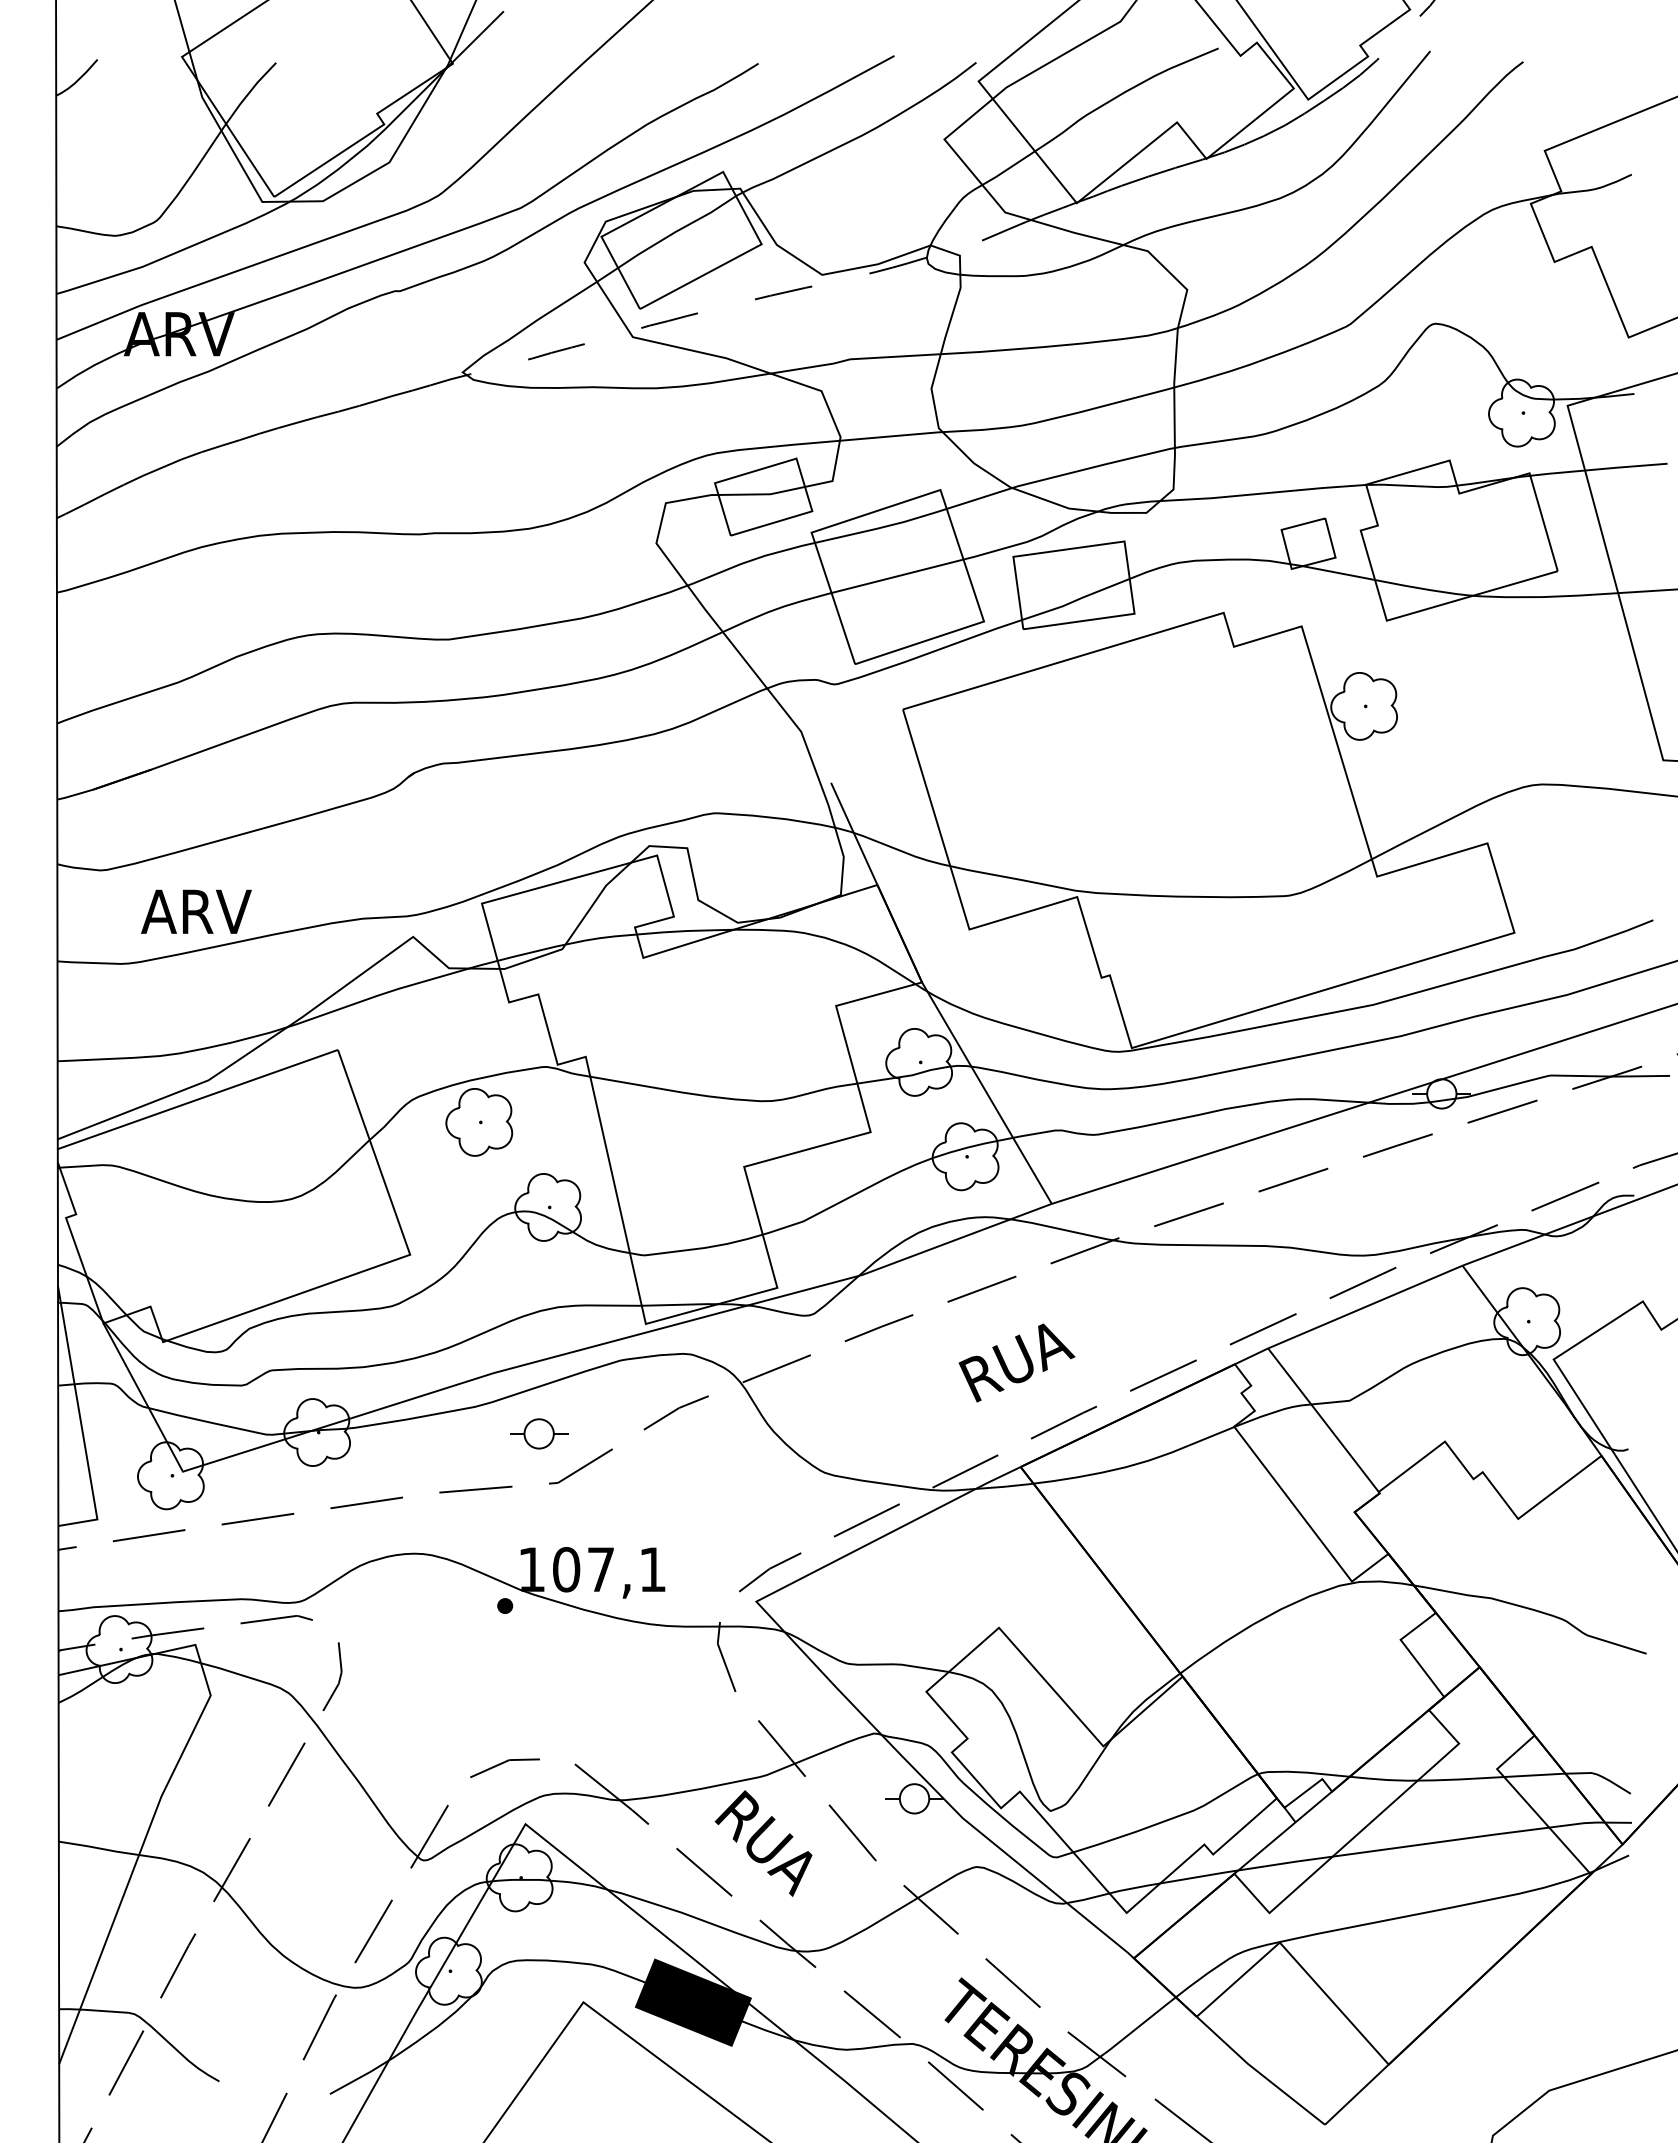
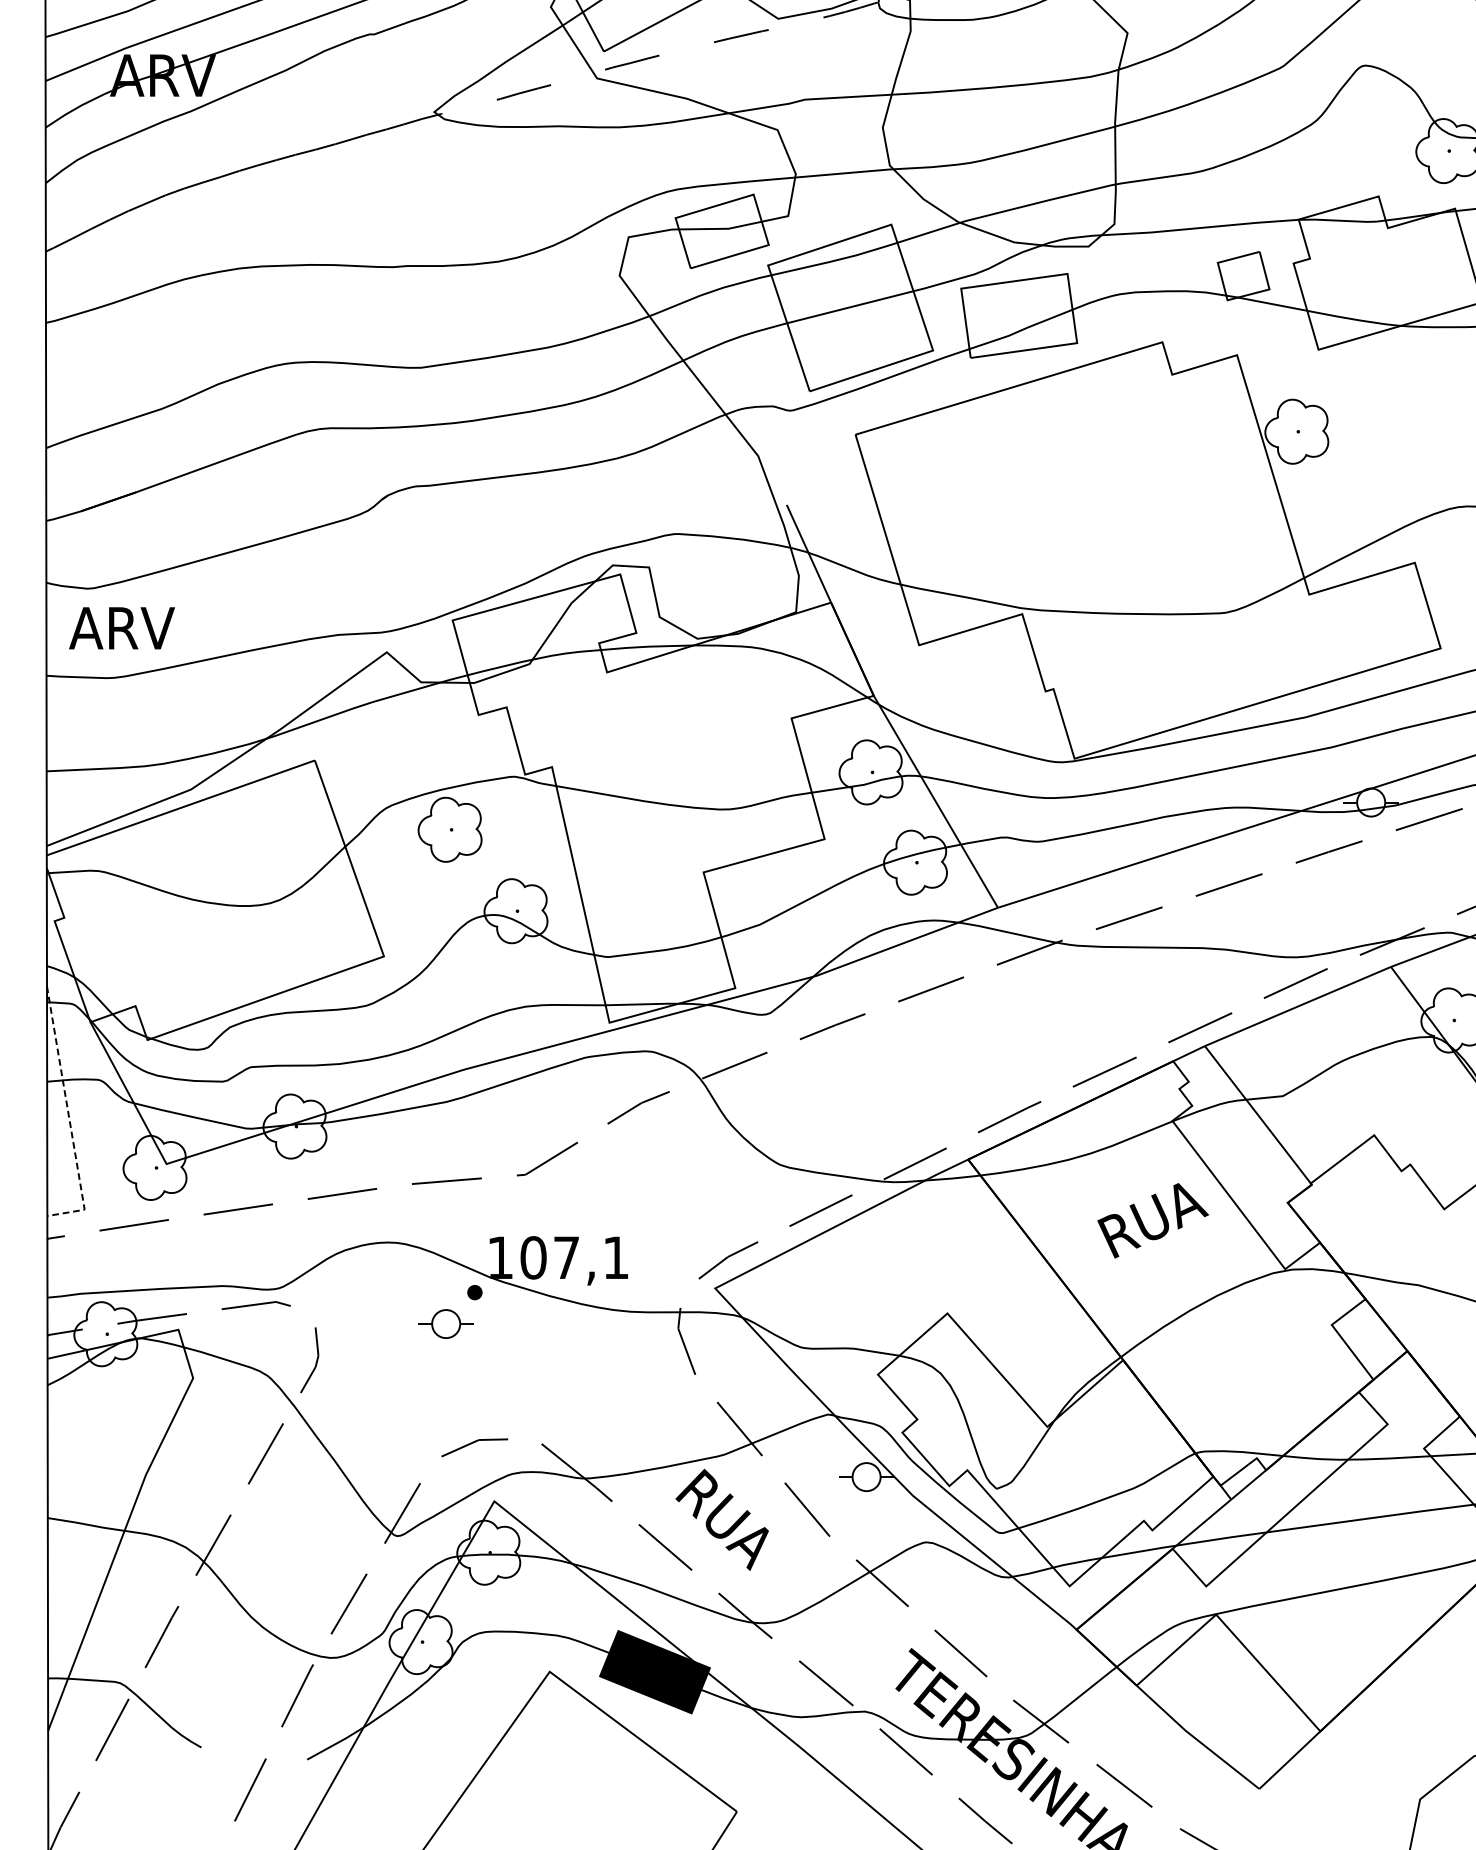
text: (196, 911) -> (122, 628), moved
text: (1016, 1362) -> (1152, 1220), moved
line: (81, 1422) -> (69, 1116), solid -> dashed
part: (539, 1433) -> (446, 1323), moved

